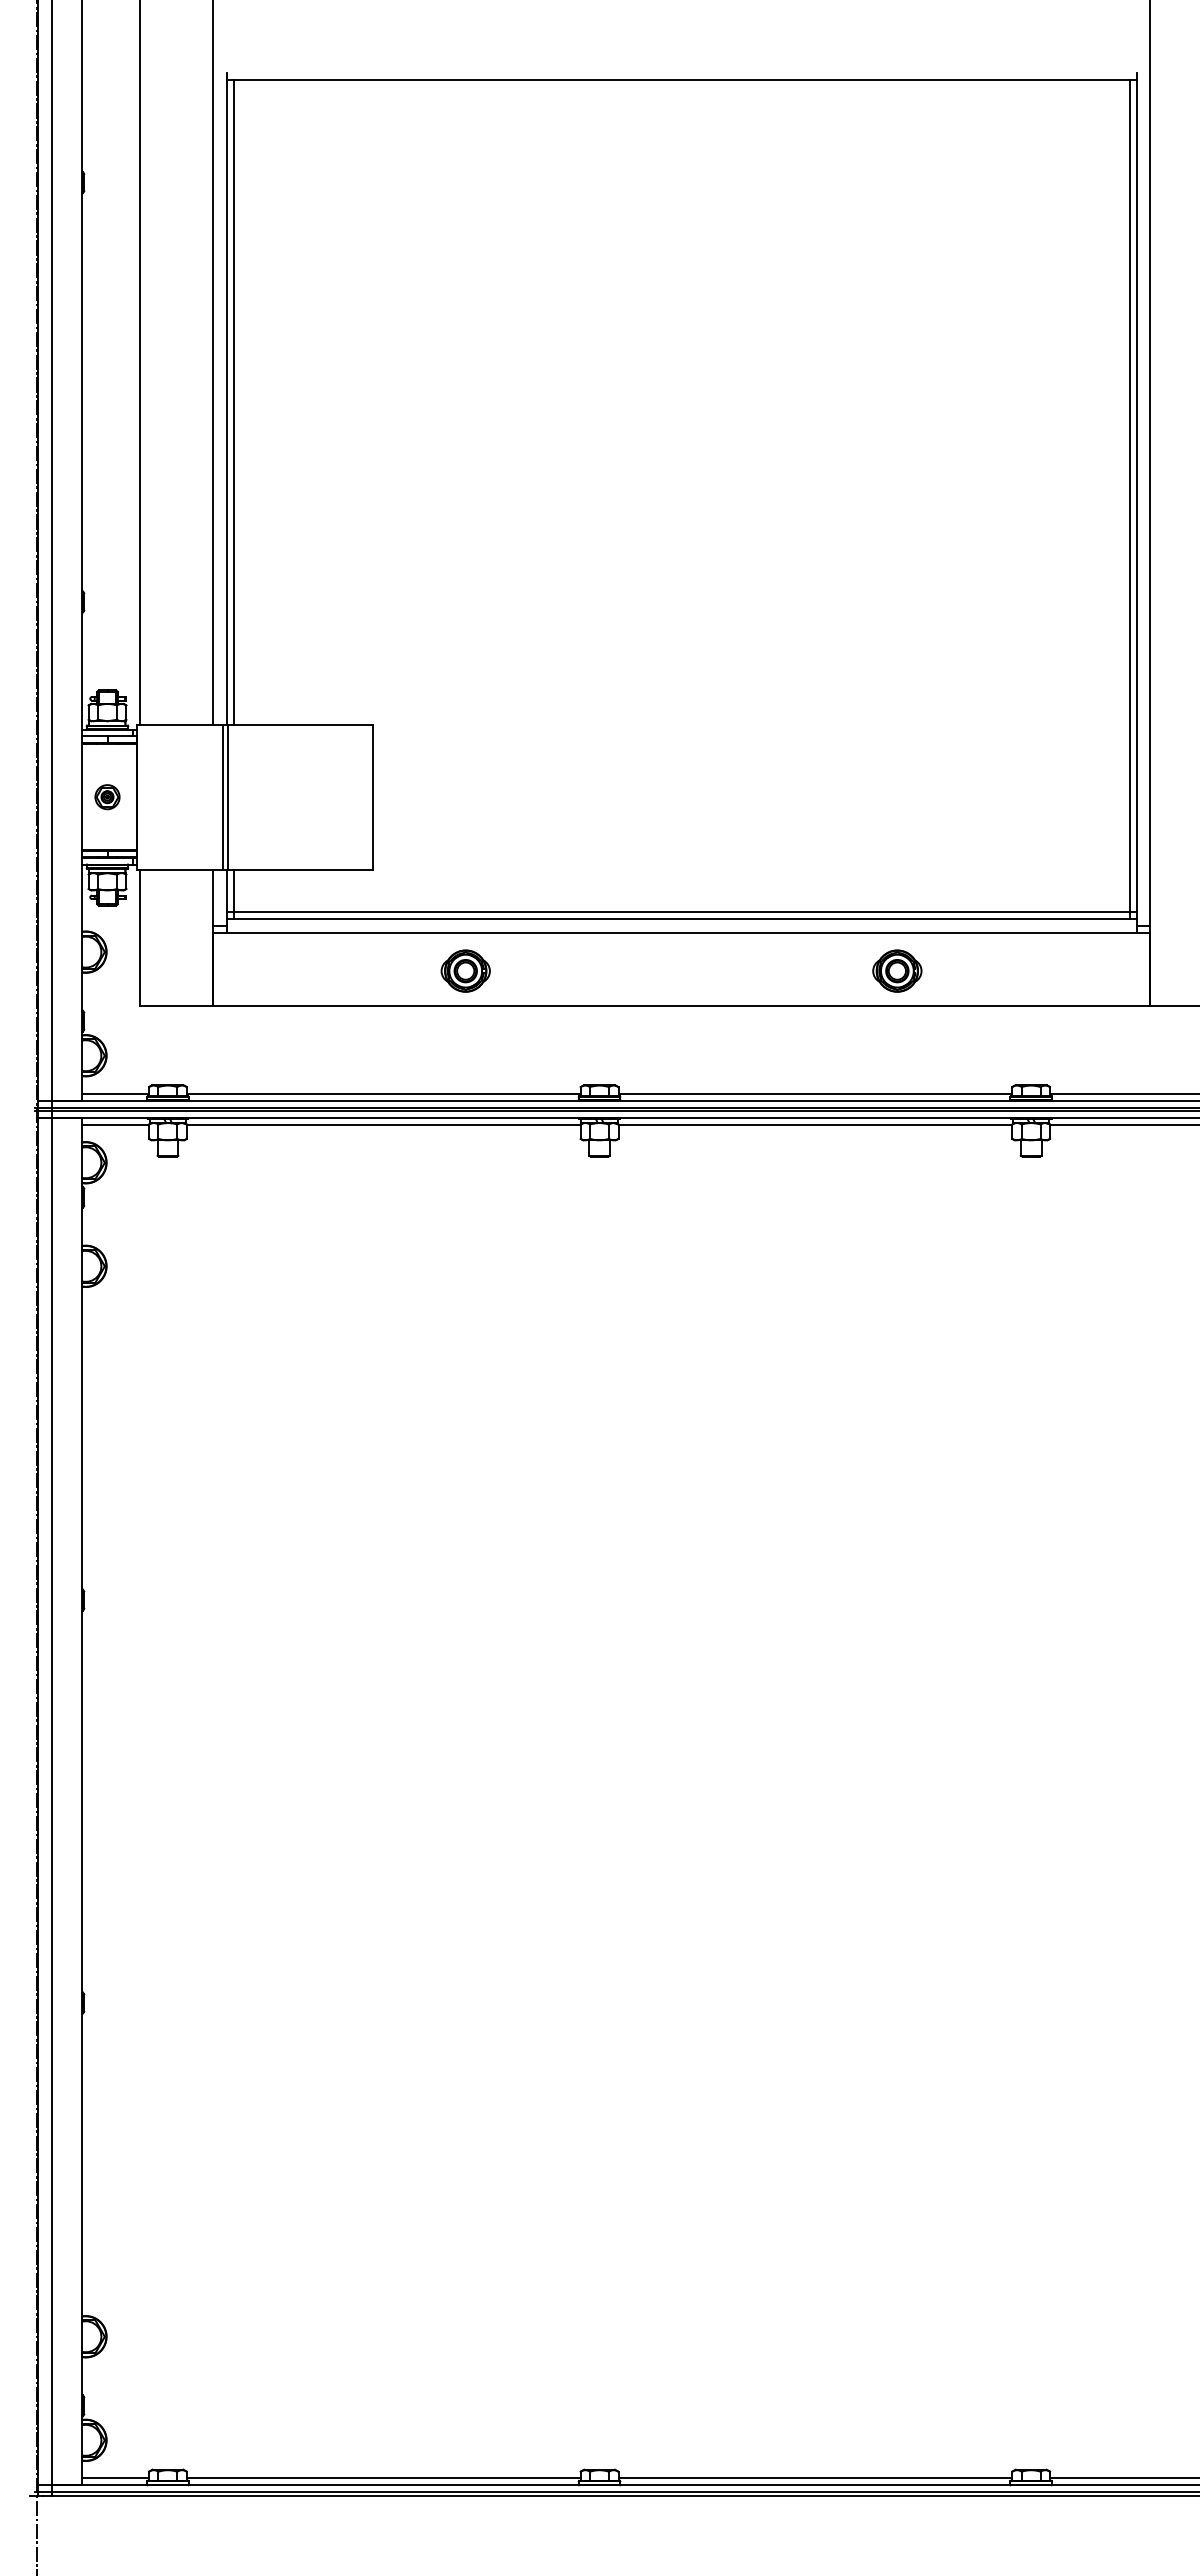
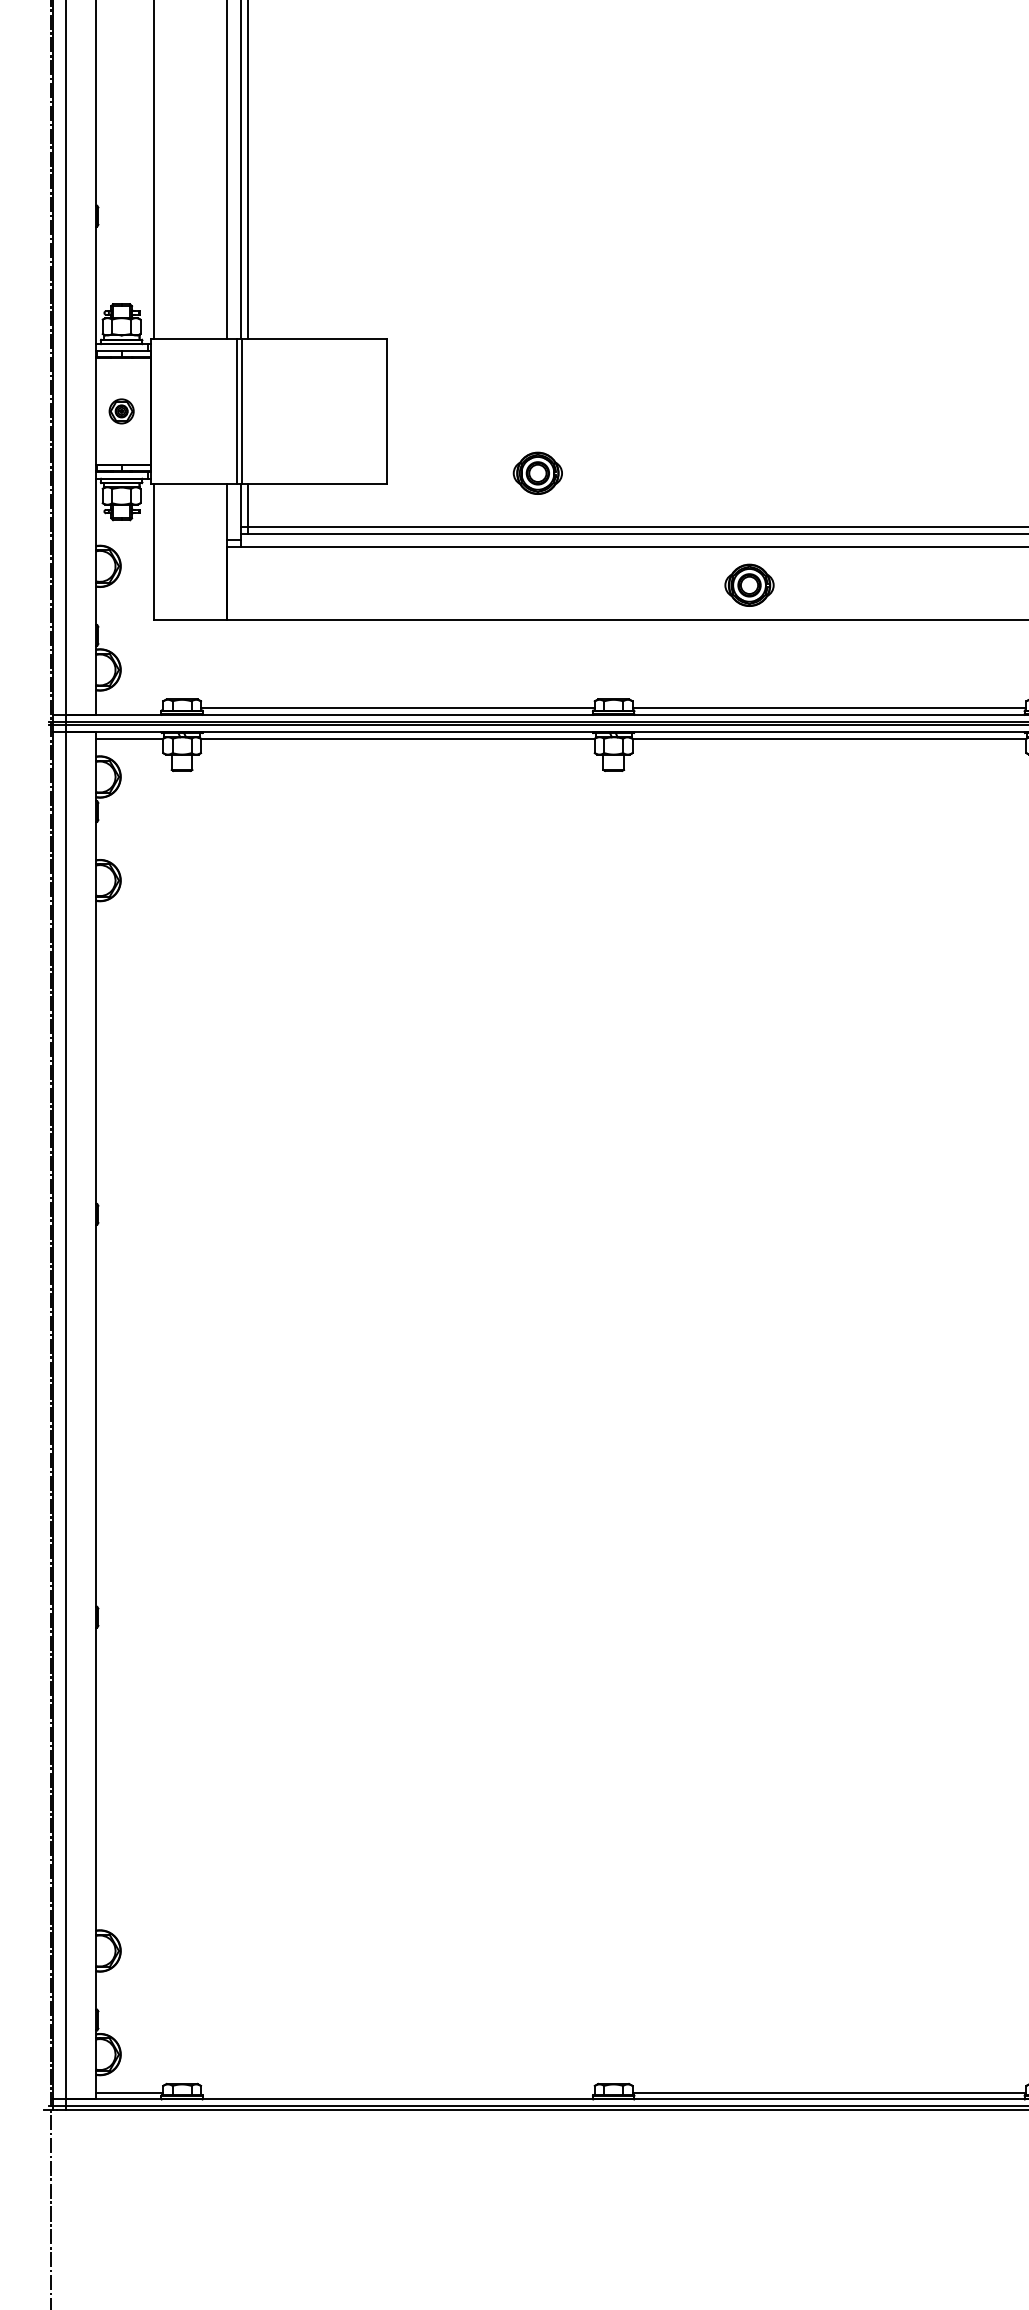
part: (465, 970) -> (537, 472), moved
part: (897, 970) -> (749, 584), moved
line: (115, 1093) -> (129, 707), removed
line: (383, 2478) -> (397, 2092), removed

